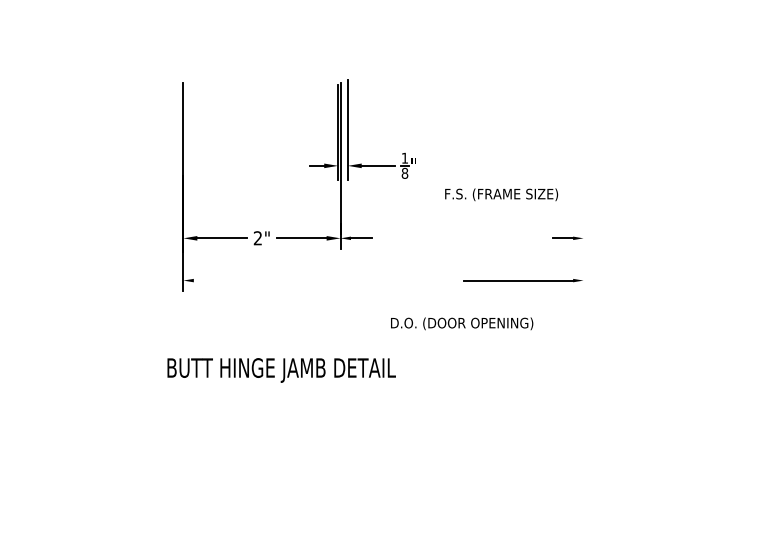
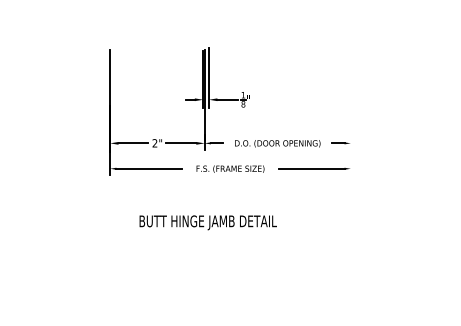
text: (501, 193) -> (230, 168), moved
line: (248, 280) -> (149, 168), added
text: (461, 323) -> (277, 143), moved
text: (280, 369) -> (207, 222), moved

